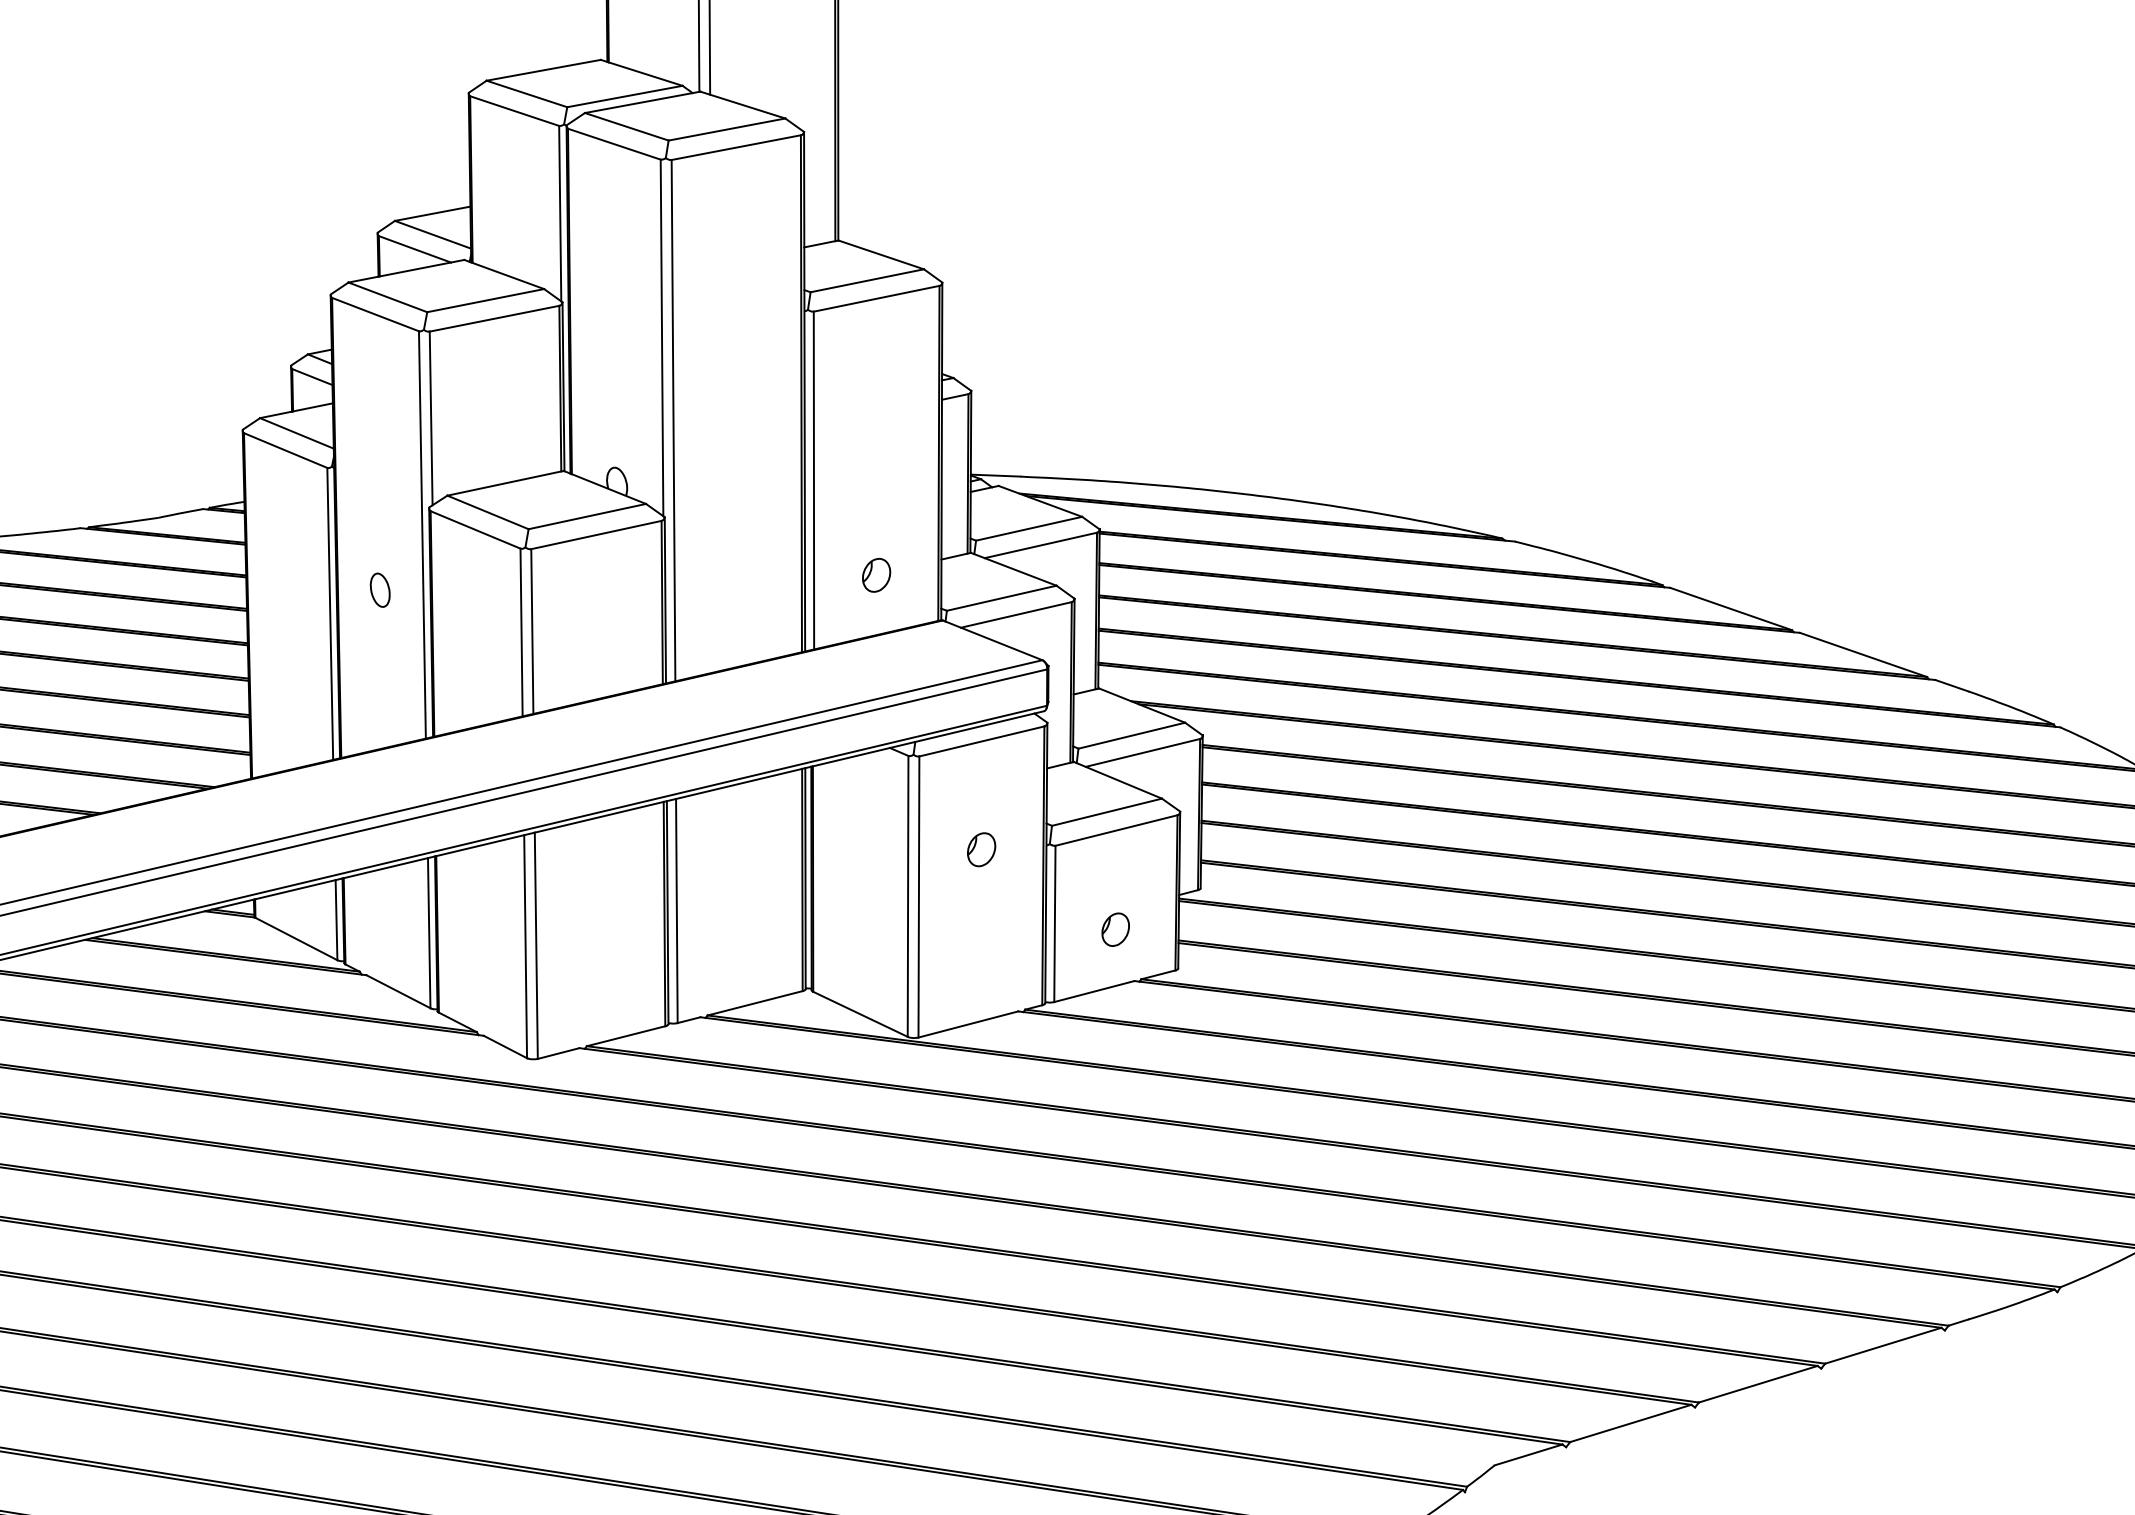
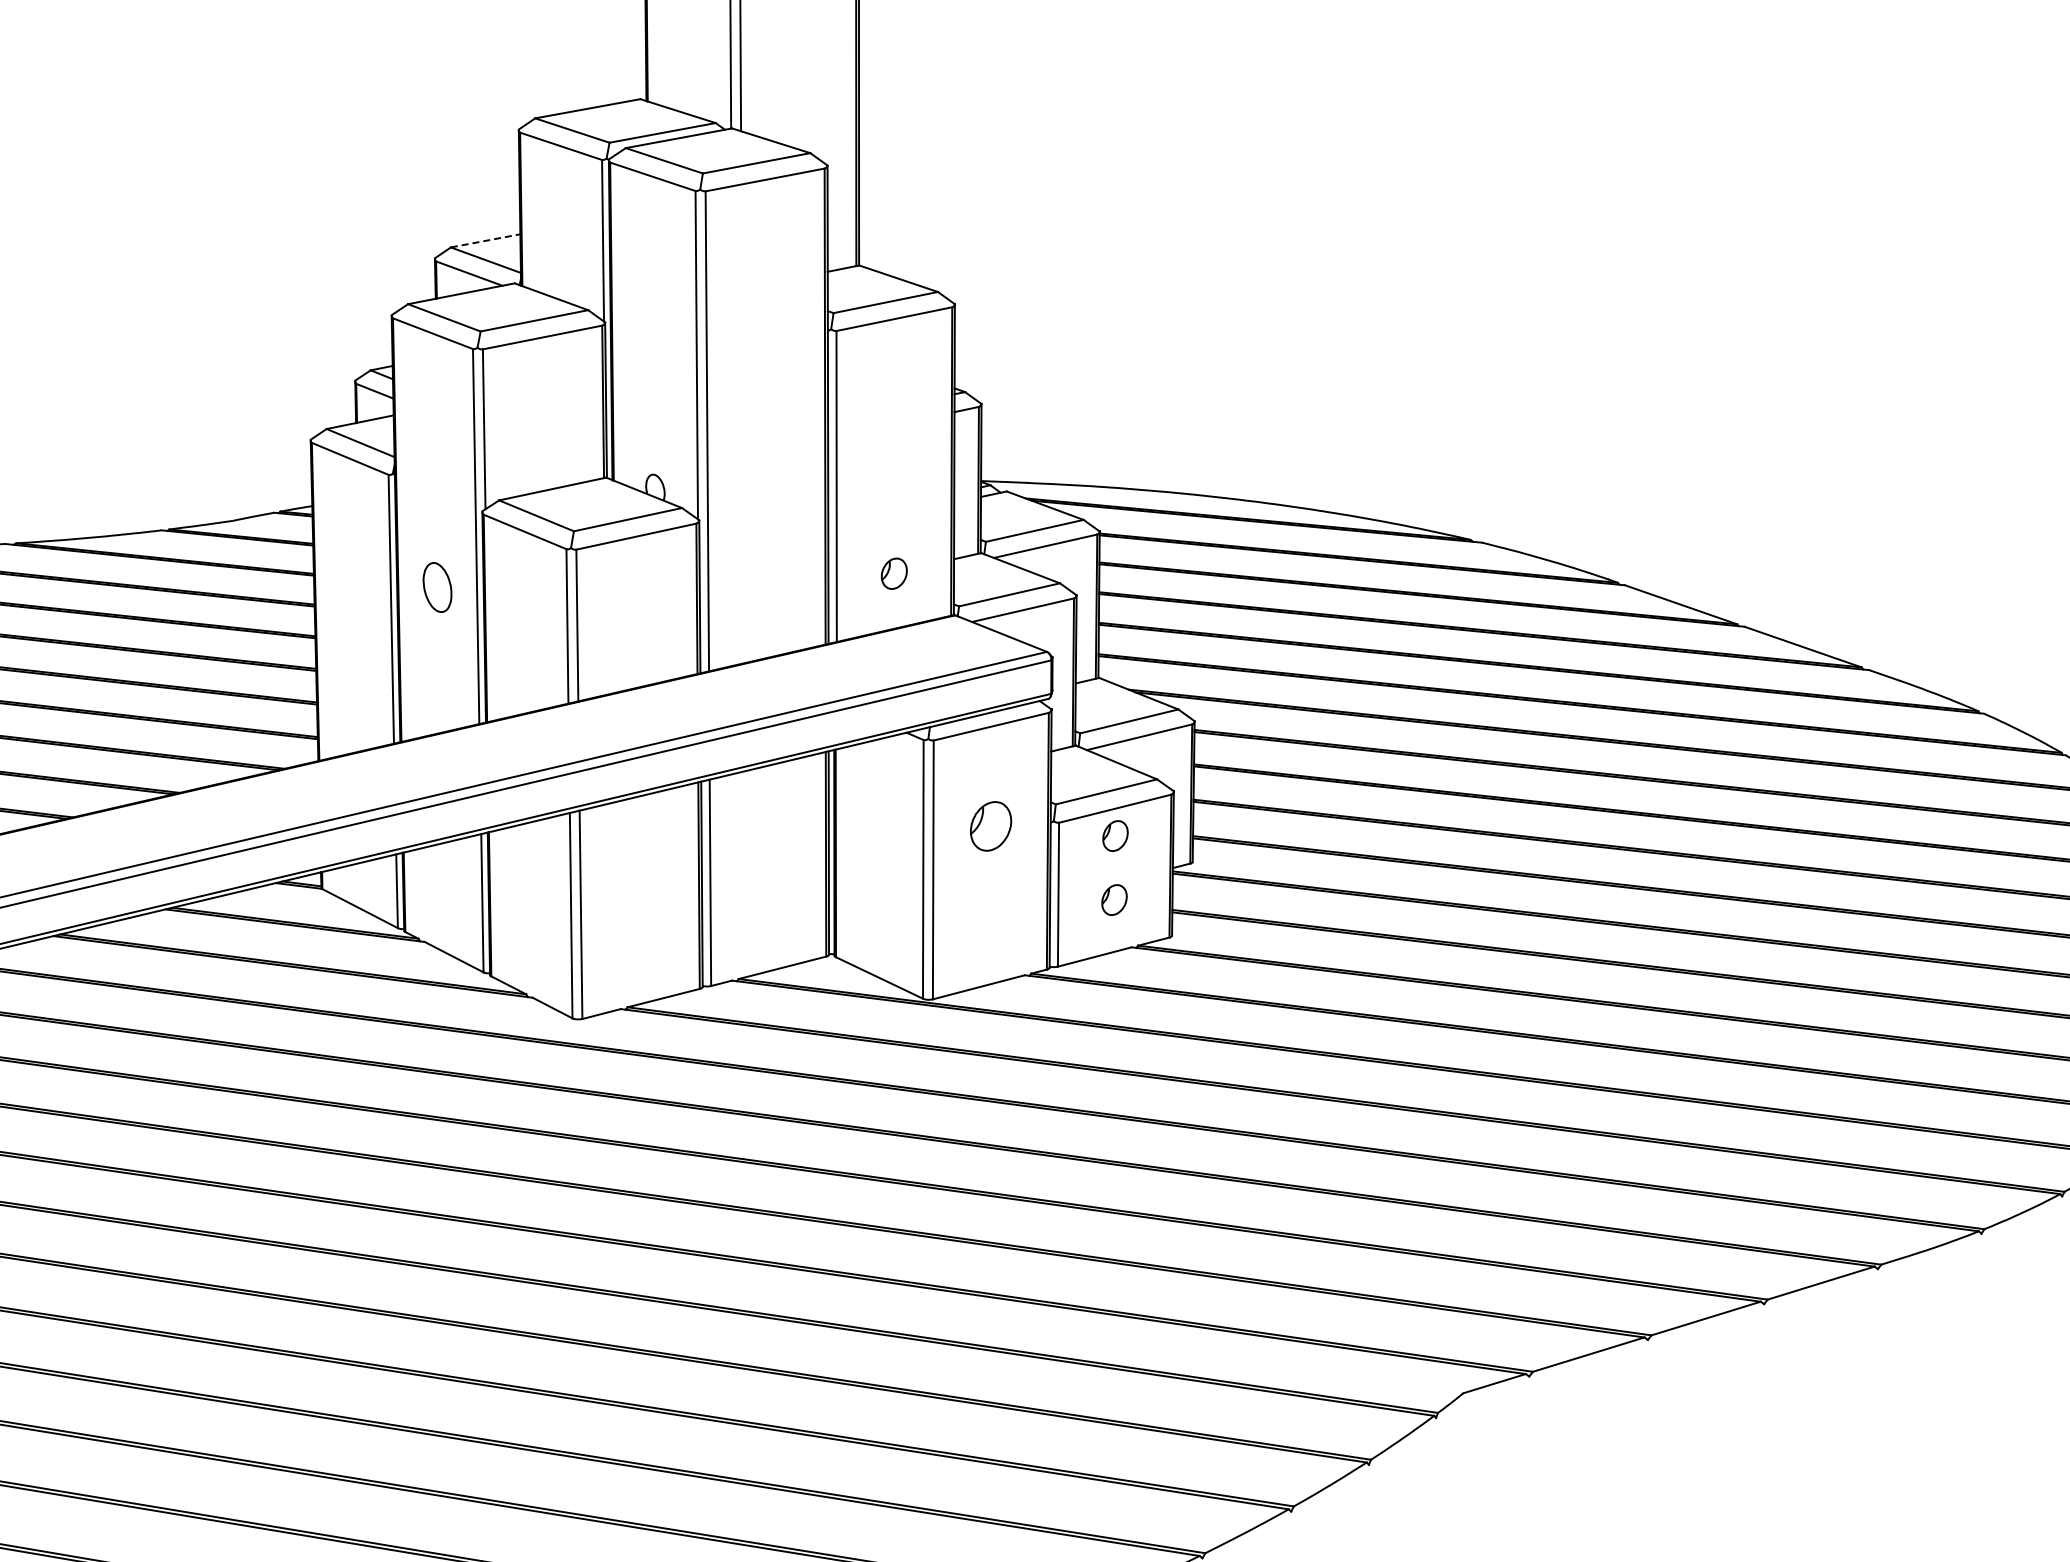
line: (433, 213) -> (486, 240), solid -> dashed
part: (379, 590) -> (436, 587), size x1.6
part: (981, 849) -> (990, 826), size x1.6
part: (1116, 859) -> (1115, 835), added

